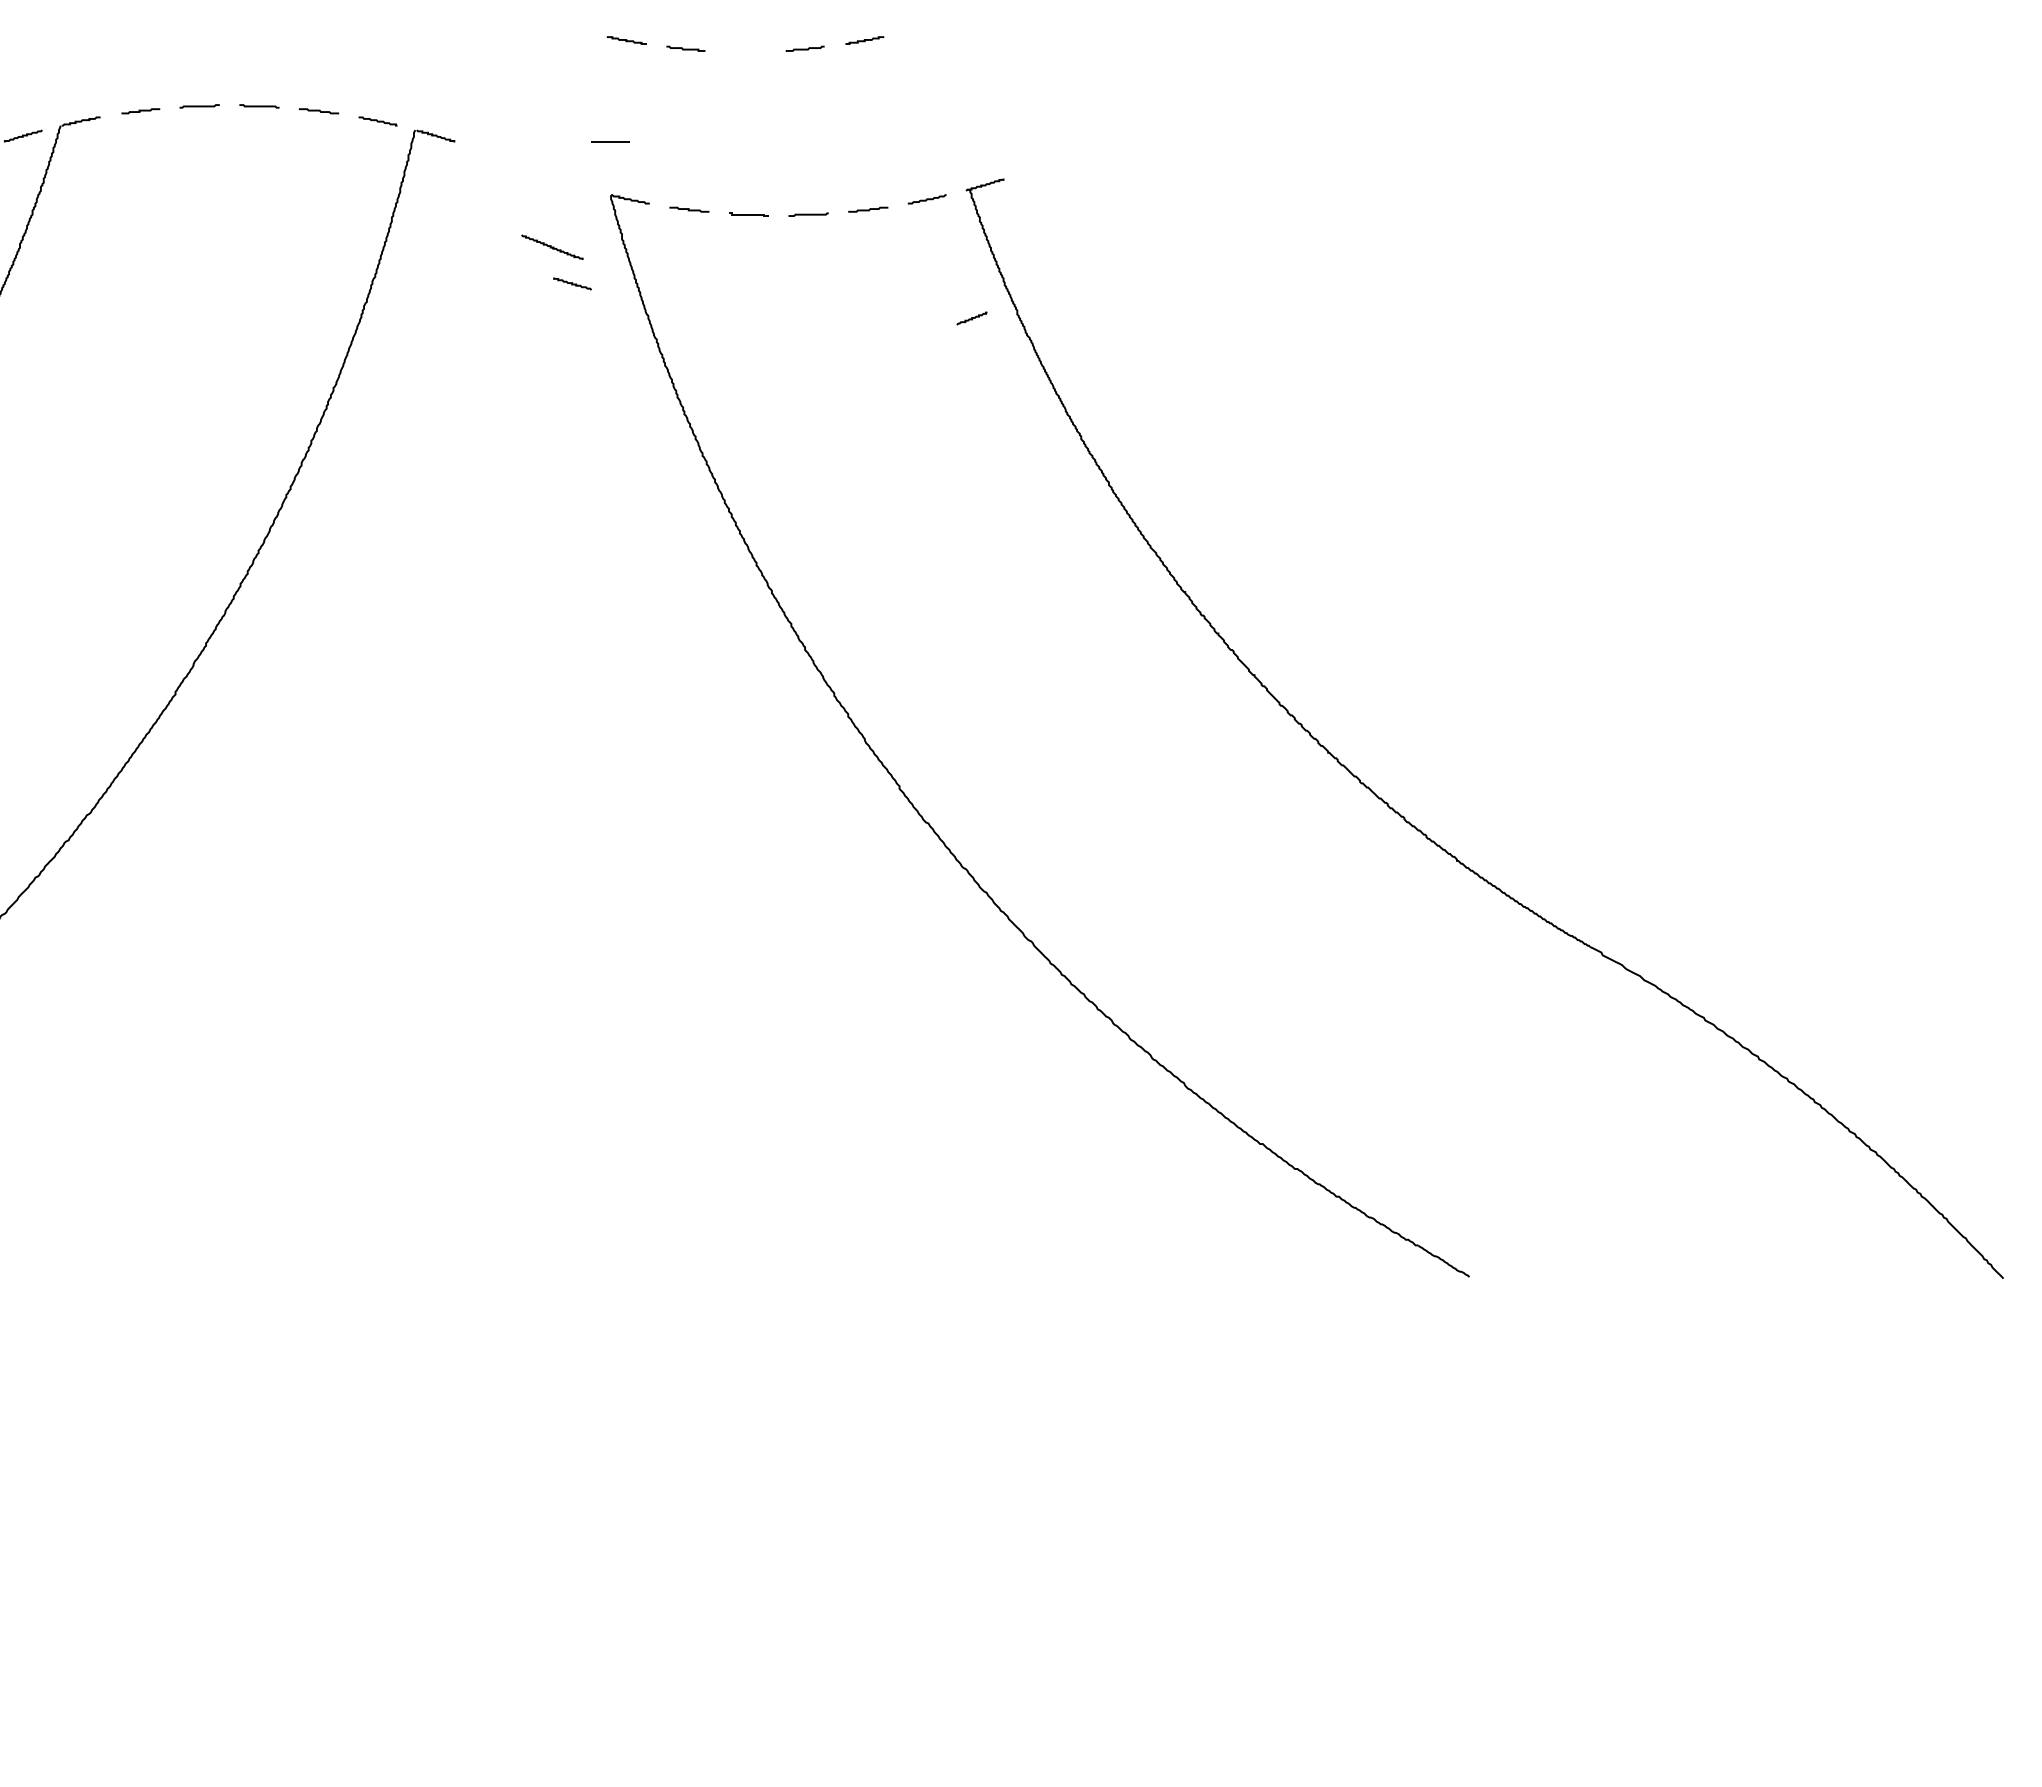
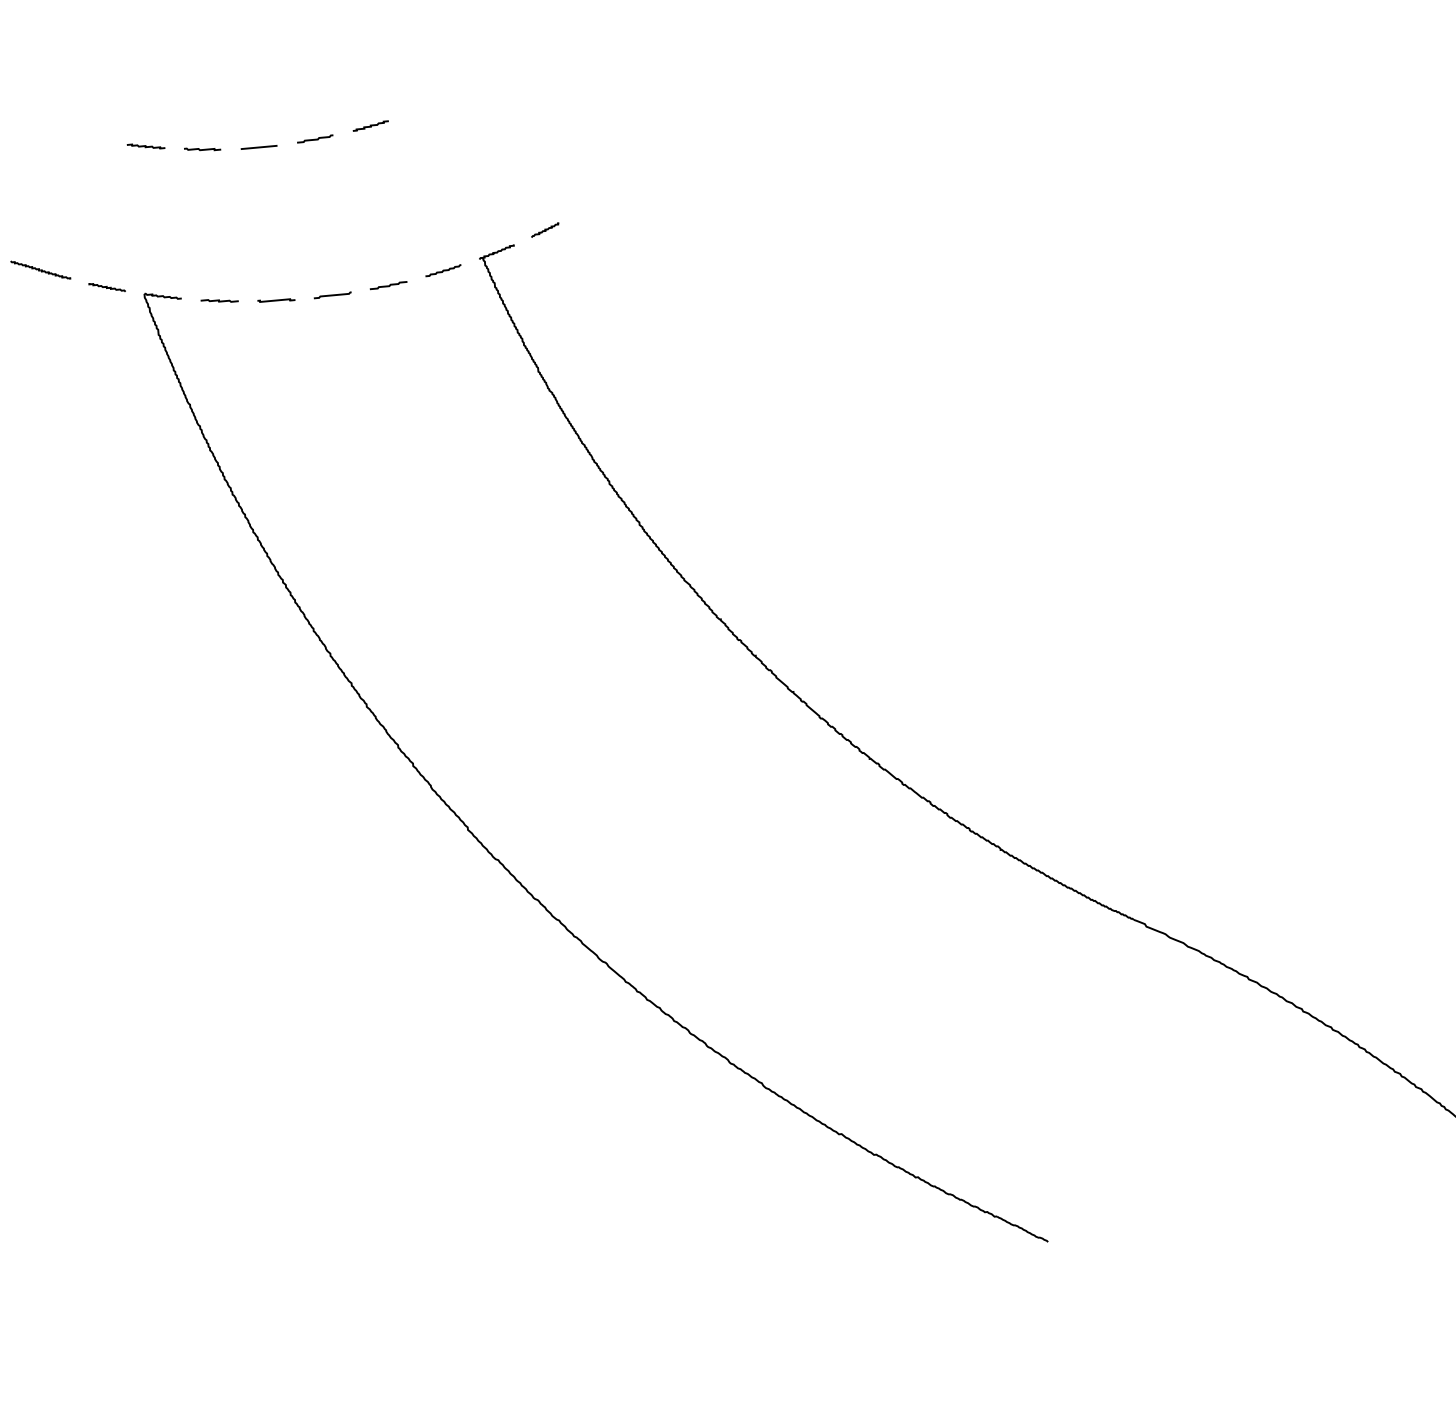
line: (610, 141) -> (259, 146), moved
part: (552, 246) -> (40, 269), moved
line: (572, 283) -> (107, 287), moved
line: (971, 318) -> (544, 230), moved

